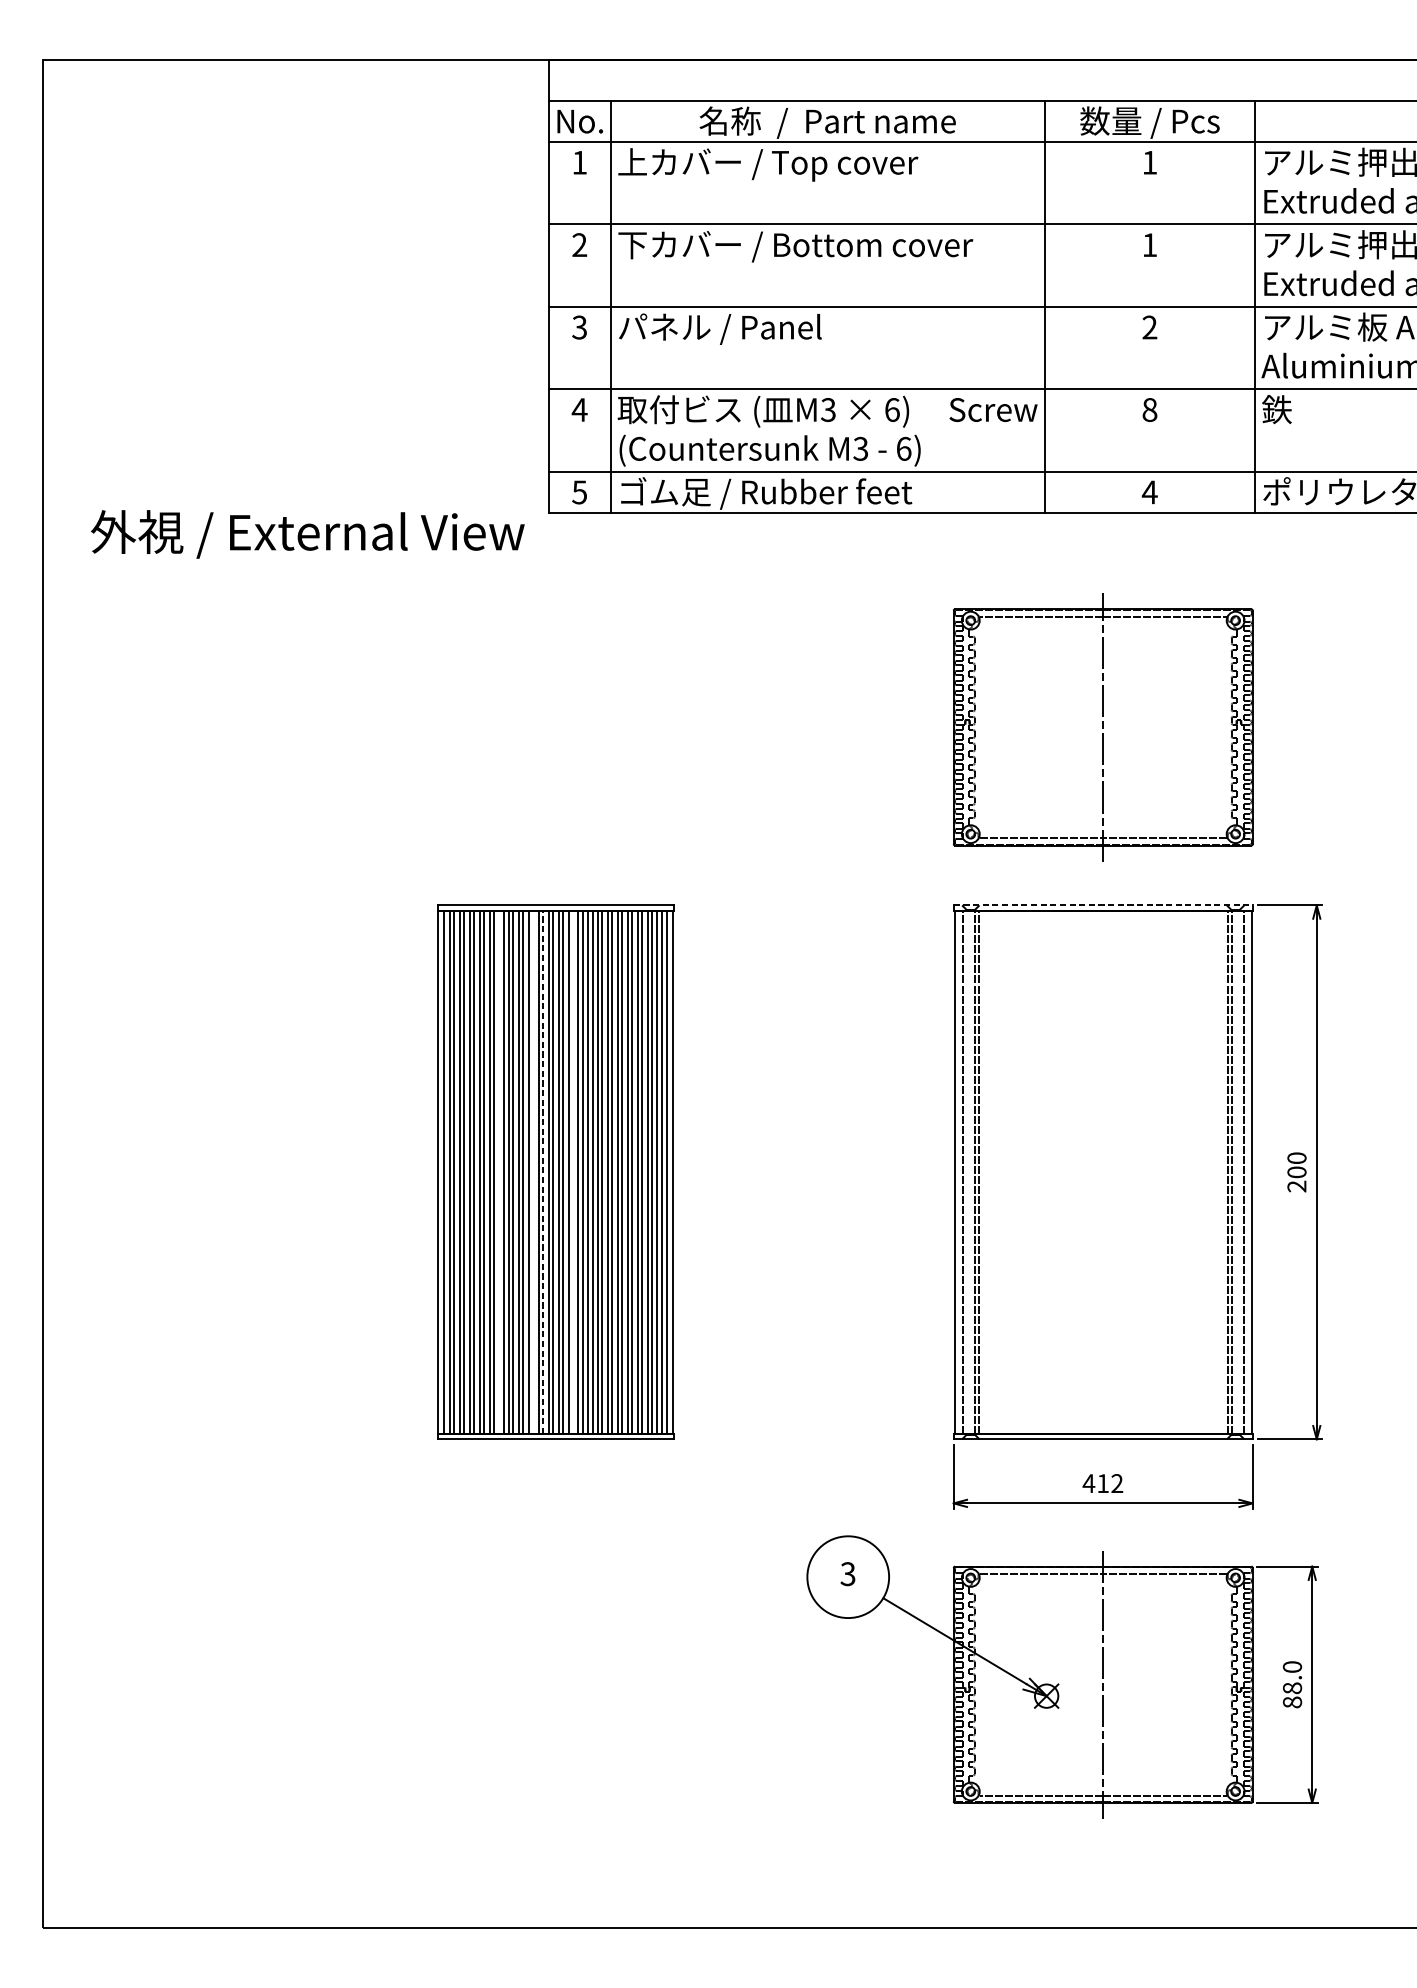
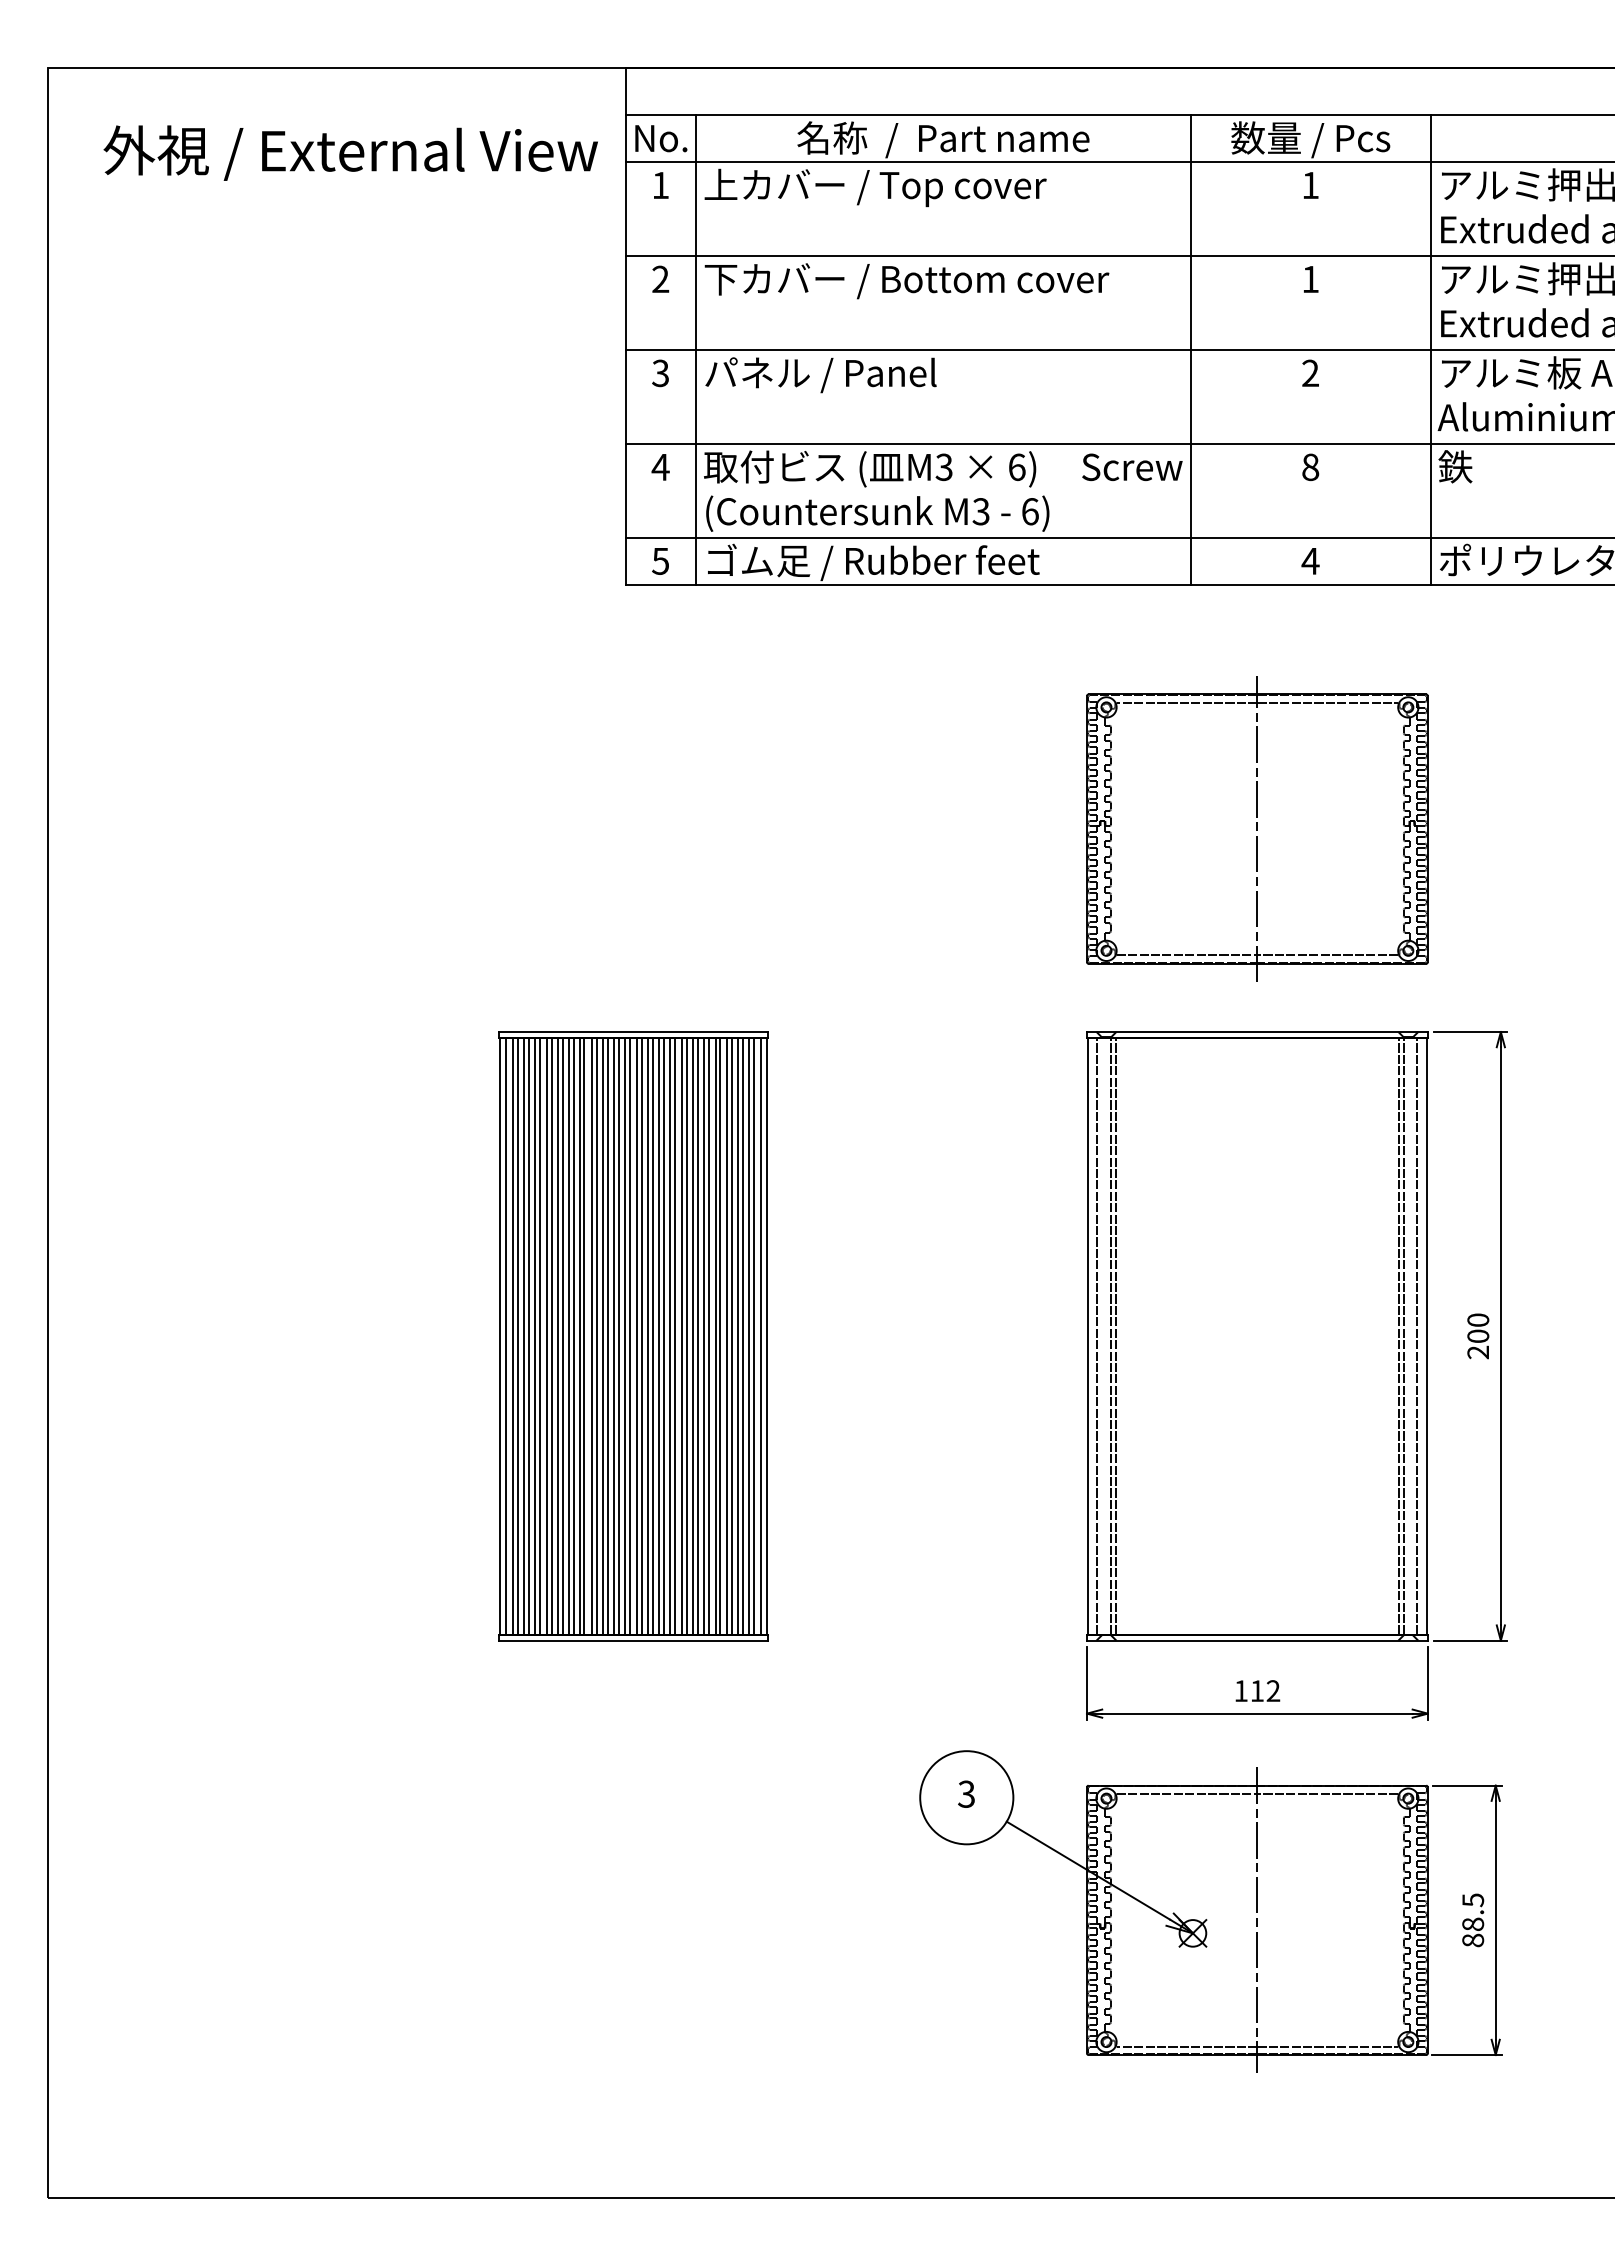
text: (307, 533) -> (350, 152), moved
line: (1103, 905) -> (1257, 1032), dashed -> solid
line: (543, 1171) -> (619, 1335), dashed -> solid
line: (499, 1172) -> (569, 1336), added
line: (533, 1172) -> (607, 1336), added
line: (572, 1172) -> (652, 1336), added
text: (1088, 1483) -> (1240, 1690), 412 -> 112
text: (1291, 1667) -> (1472, 1900), 88.0 -> 88.5

